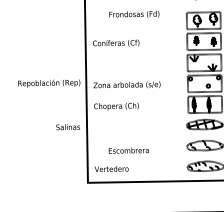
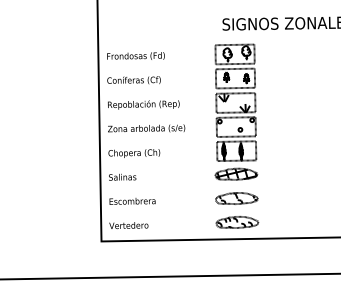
text: (133, 13) -> (135, 55), moved
text: (48, 83) -> (143, 104), moved
text: (68, 126) -> (122, 176), moved
text: (128, 150) -> (132, 201), moved

